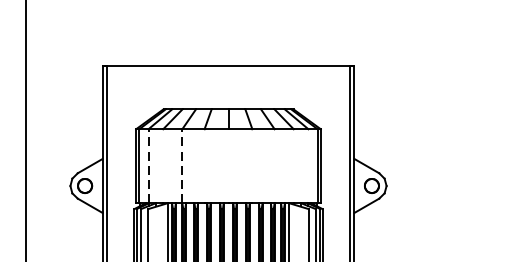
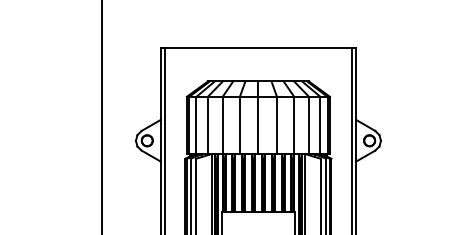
line: (148, 166) -> (196, 125), dashed -> solid
line: (162, 166) -> (207, 125), added
line: (182, 166) -> (222, 125), dashed -> solid
line: (204, 166) -> (239, 125), added
line: (228, 166) -> (258, 125), added
line: (251, 166) -> (276, 125), added
line: (275, 166) -> (294, 125), added
line: (294, 166) -> (309, 125), added
line: (308, 166) -> (320, 125), added

